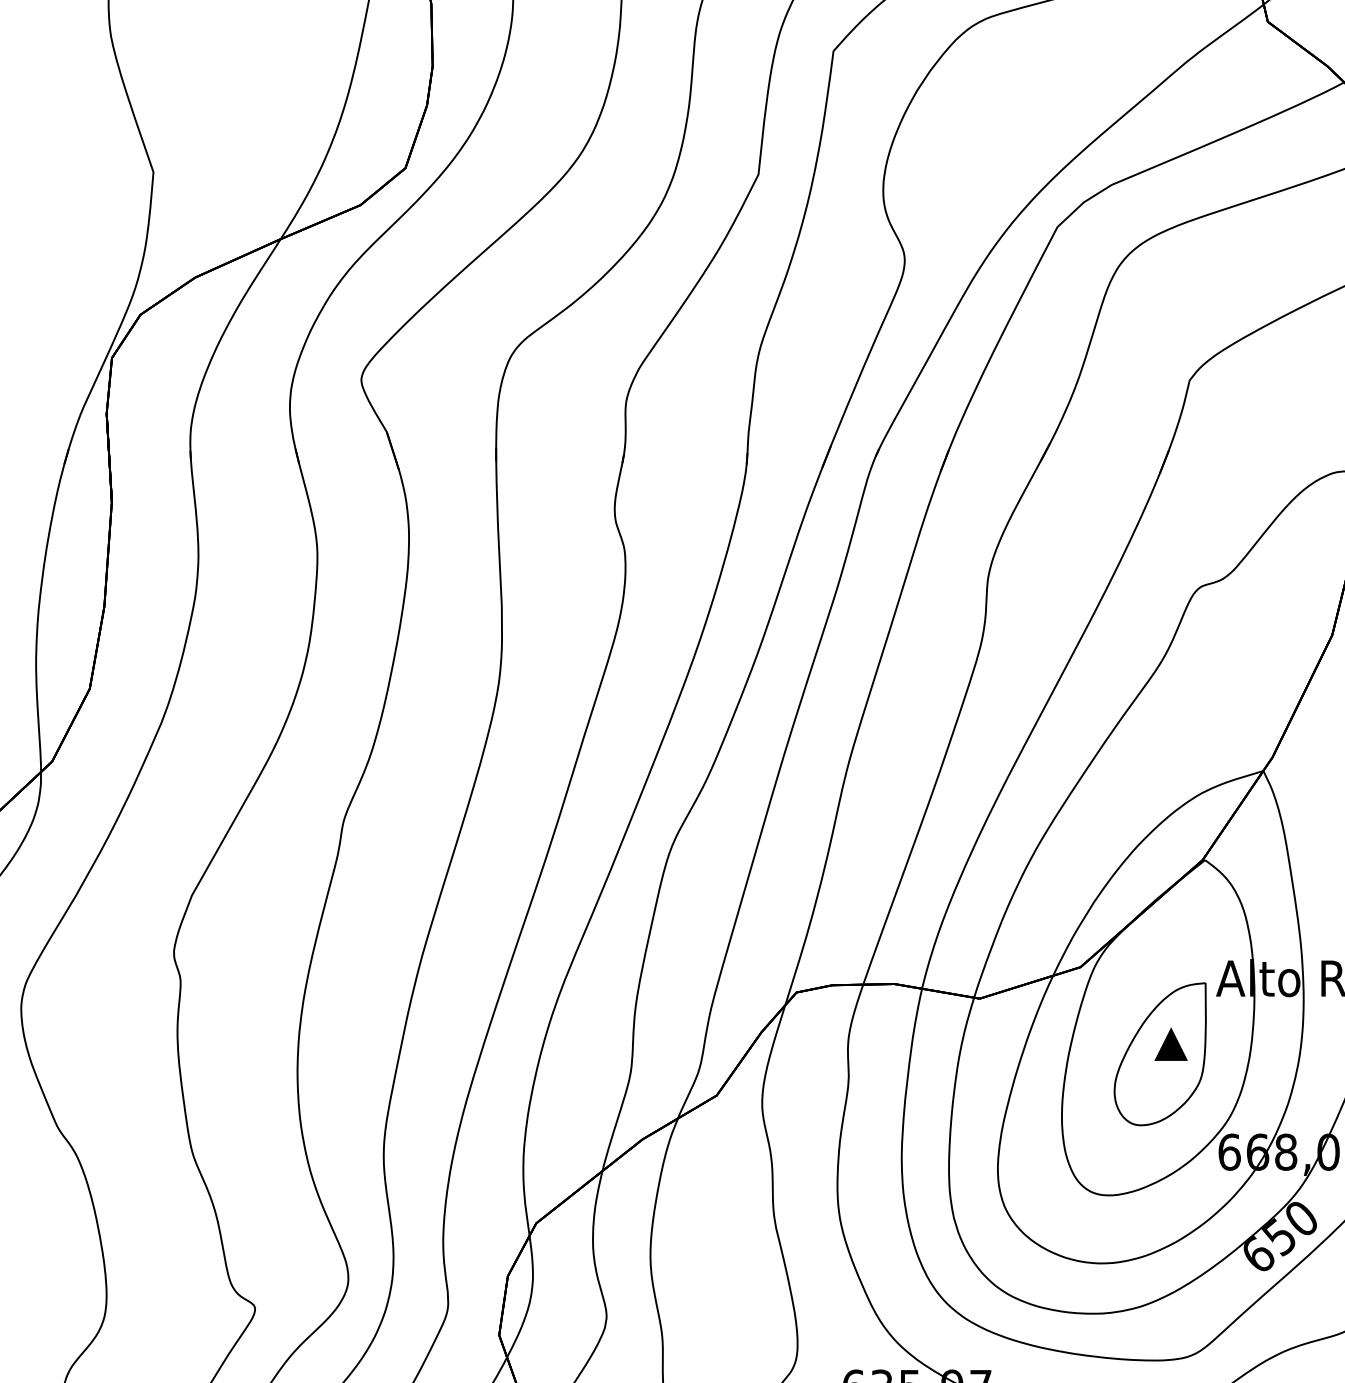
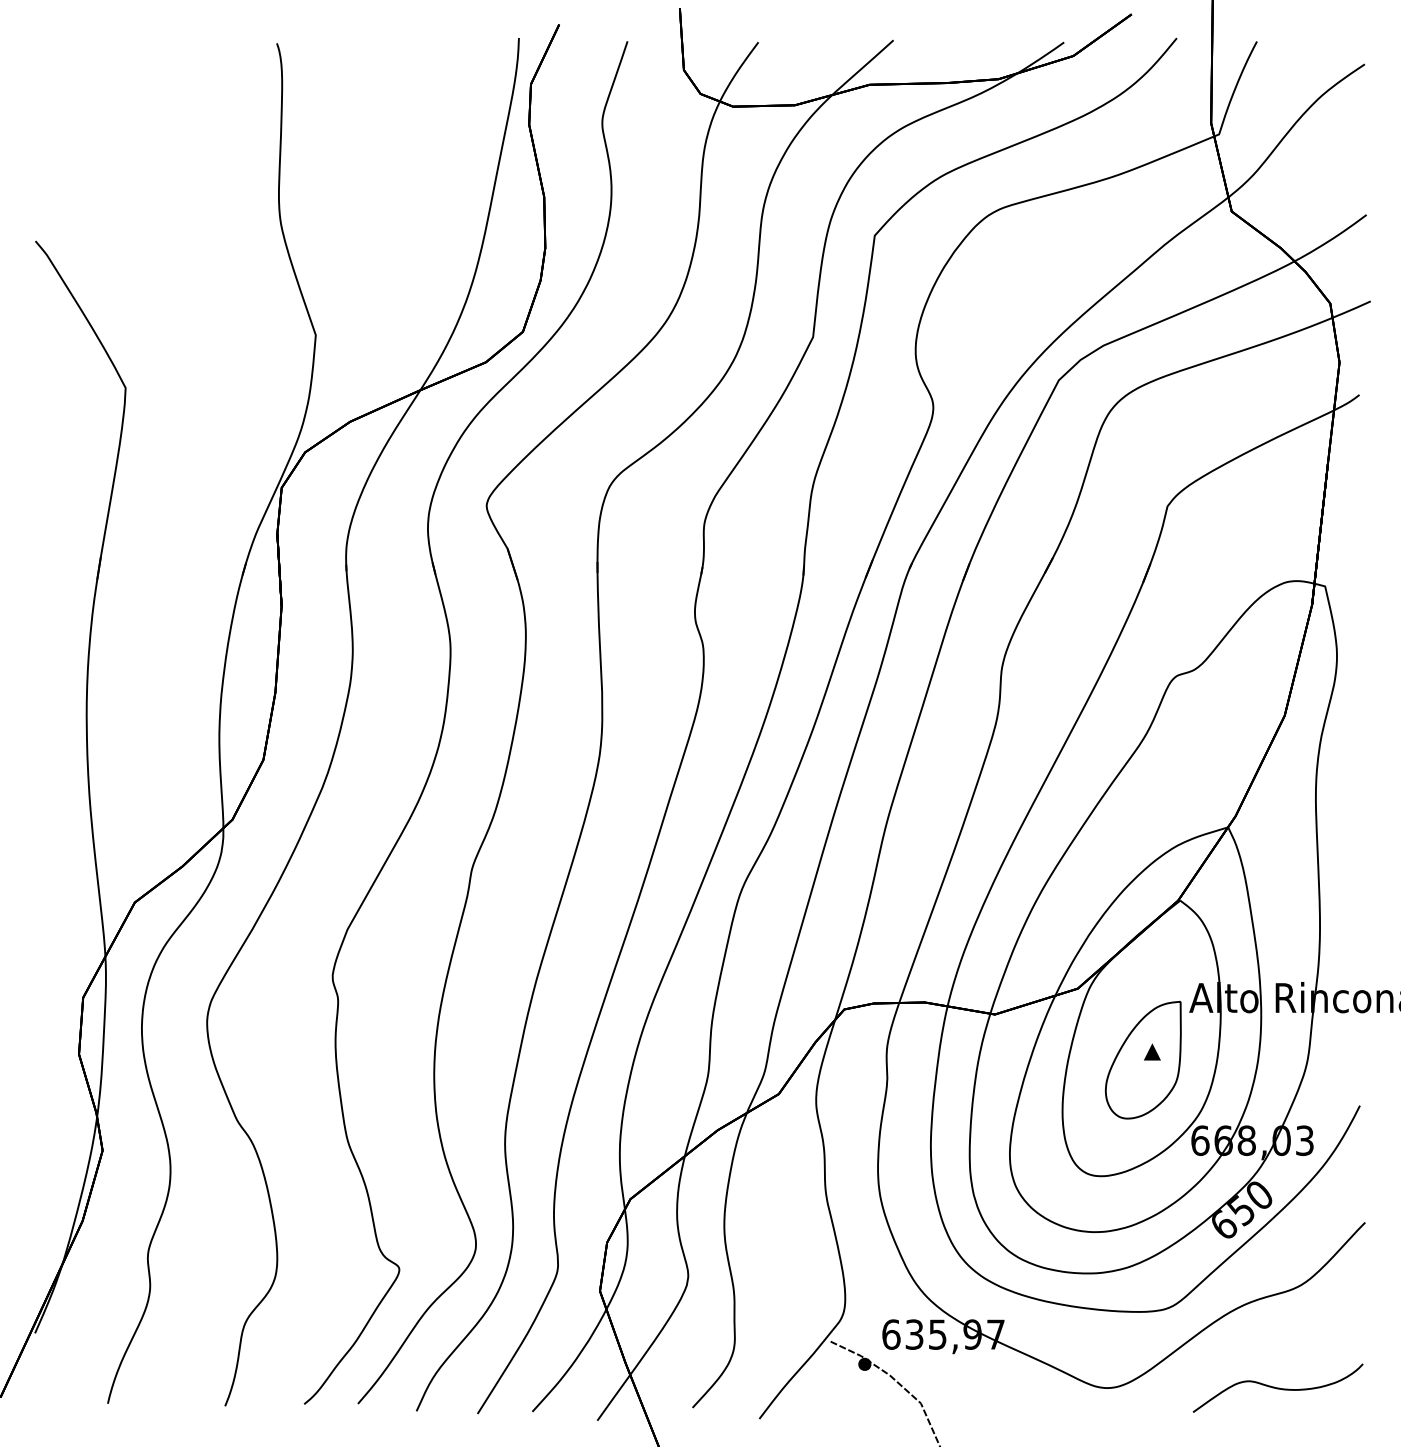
part: (1171, 1043) -> (1152, 1051), size x0.62

